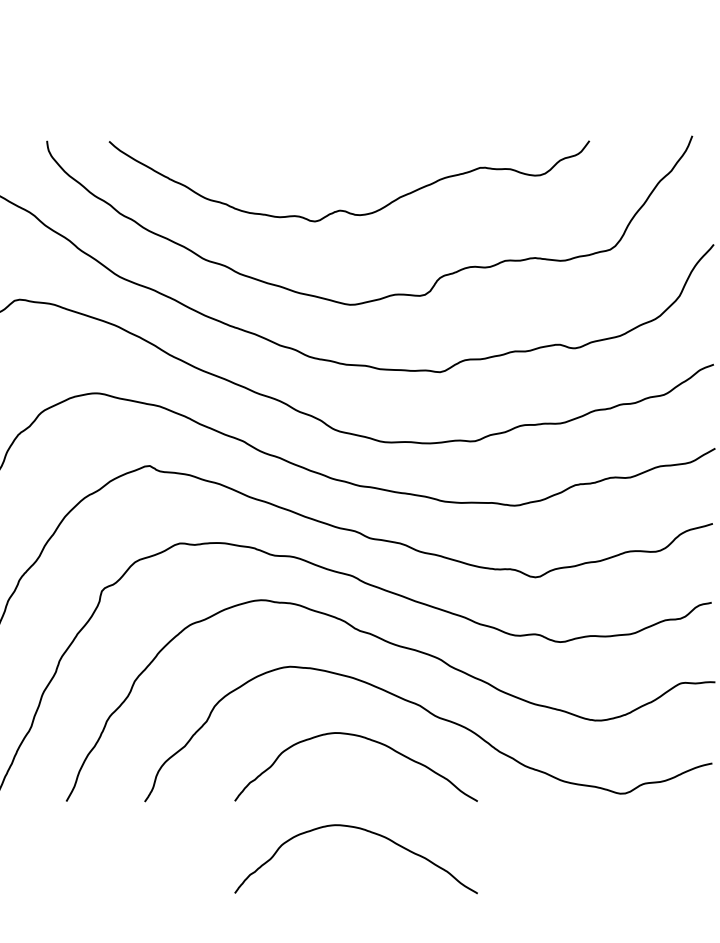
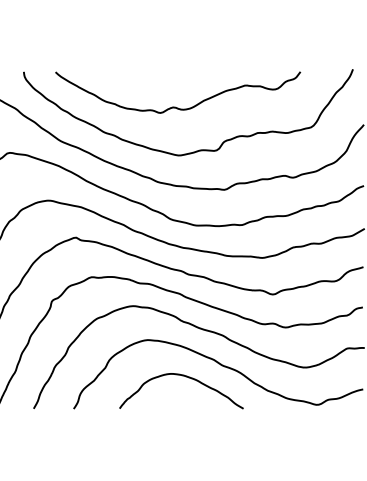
curve: (363, 832) -> (185, 424), removed

